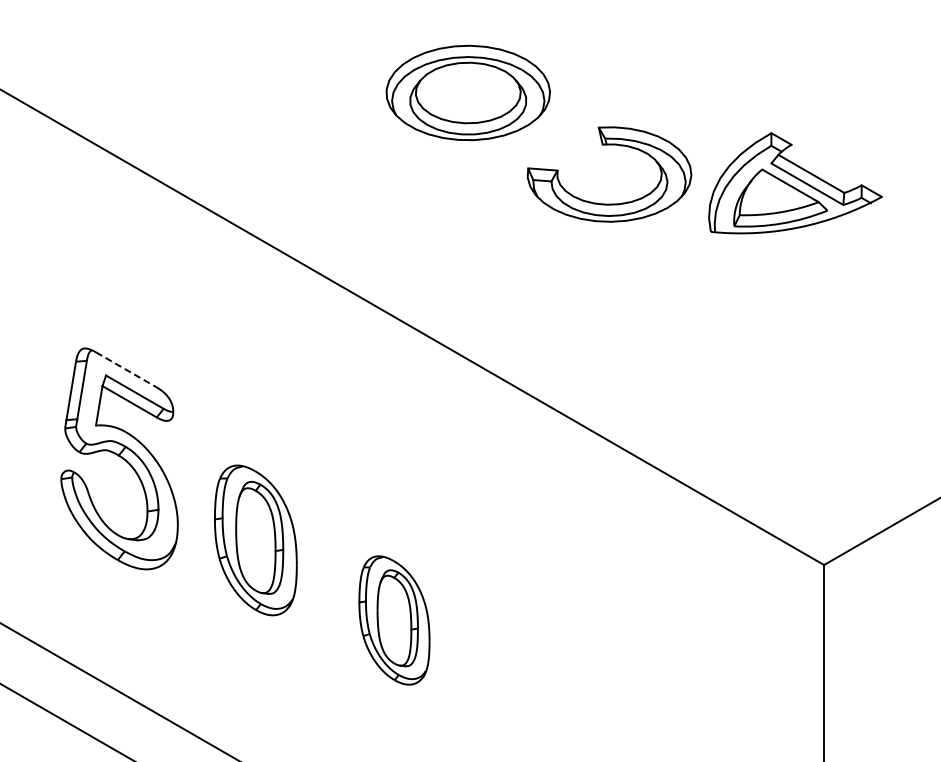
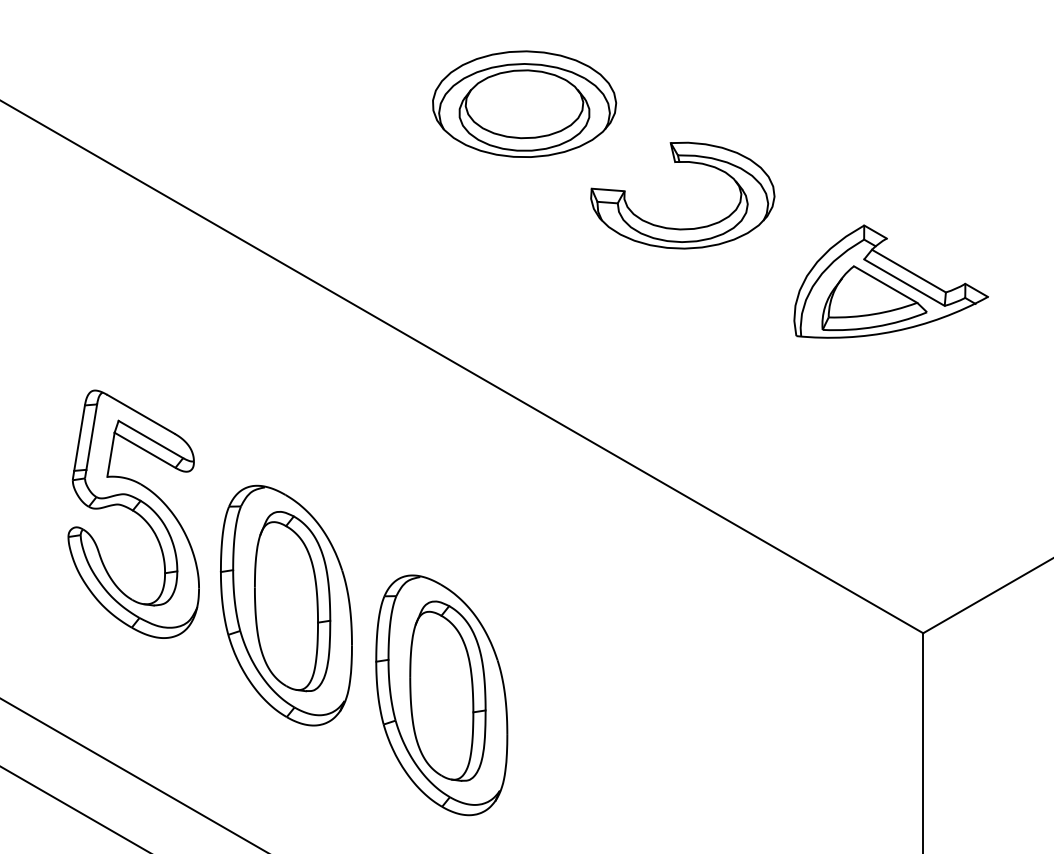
part: (795, 183) -> (891, 281), moved
line: (126, 369) -> (141, 414), dashed -> solid
part: (255, 540) -> (286, 605), size x1.43
part: (394, 620) -> (441, 695), size x1.67

